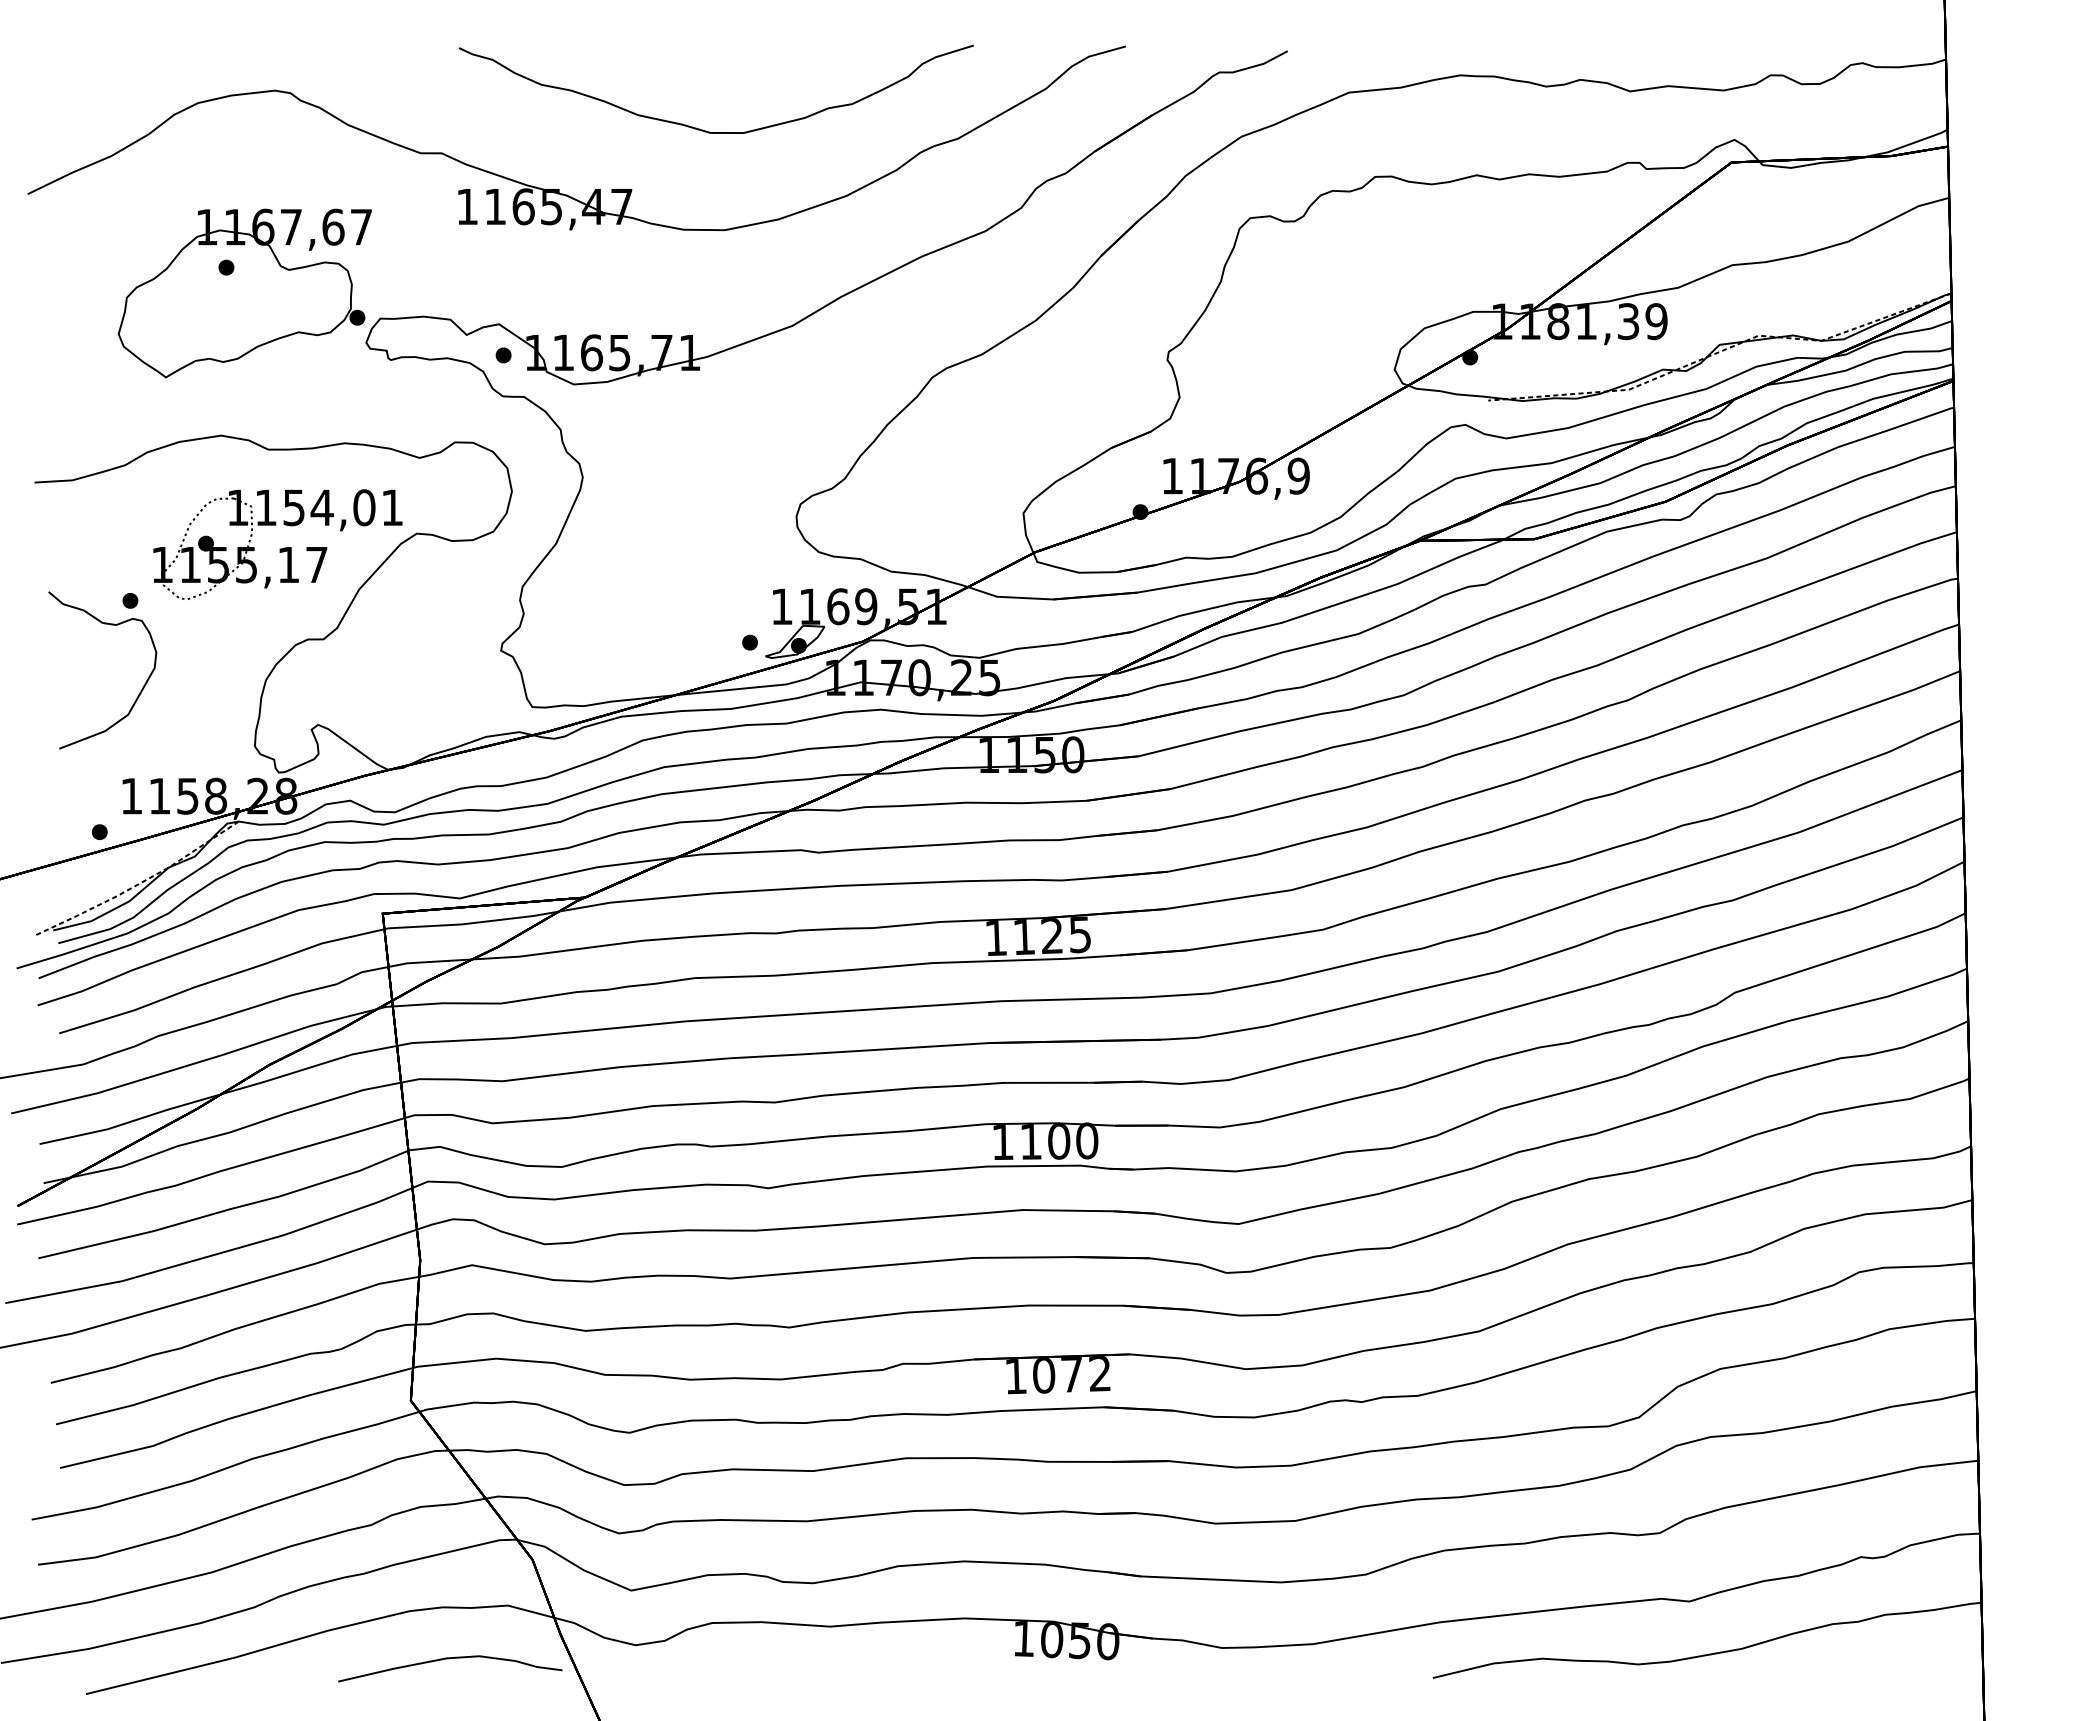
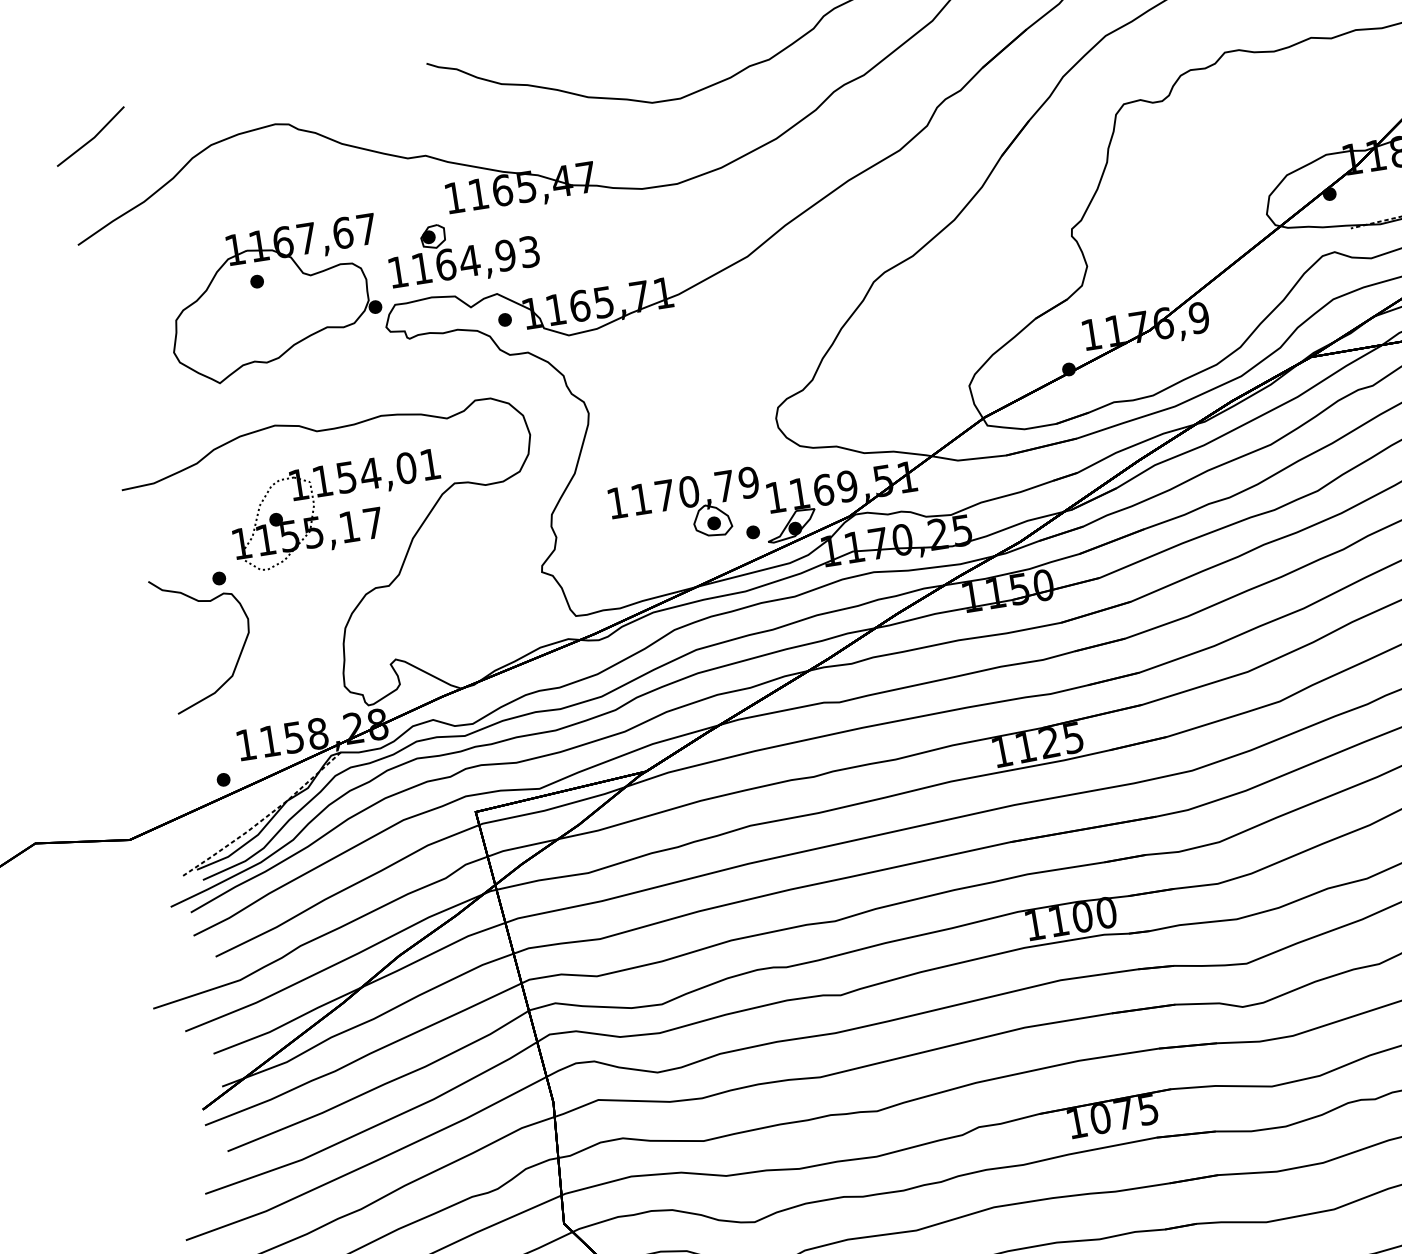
line: (63, 73) -> (92, 137), added
part: (467, 269) -> (462, 251), added
part: (677, 603) -> (686, 508), added
text: (1099, 1373) -> (1147, 1109), 1072 -> 1075

